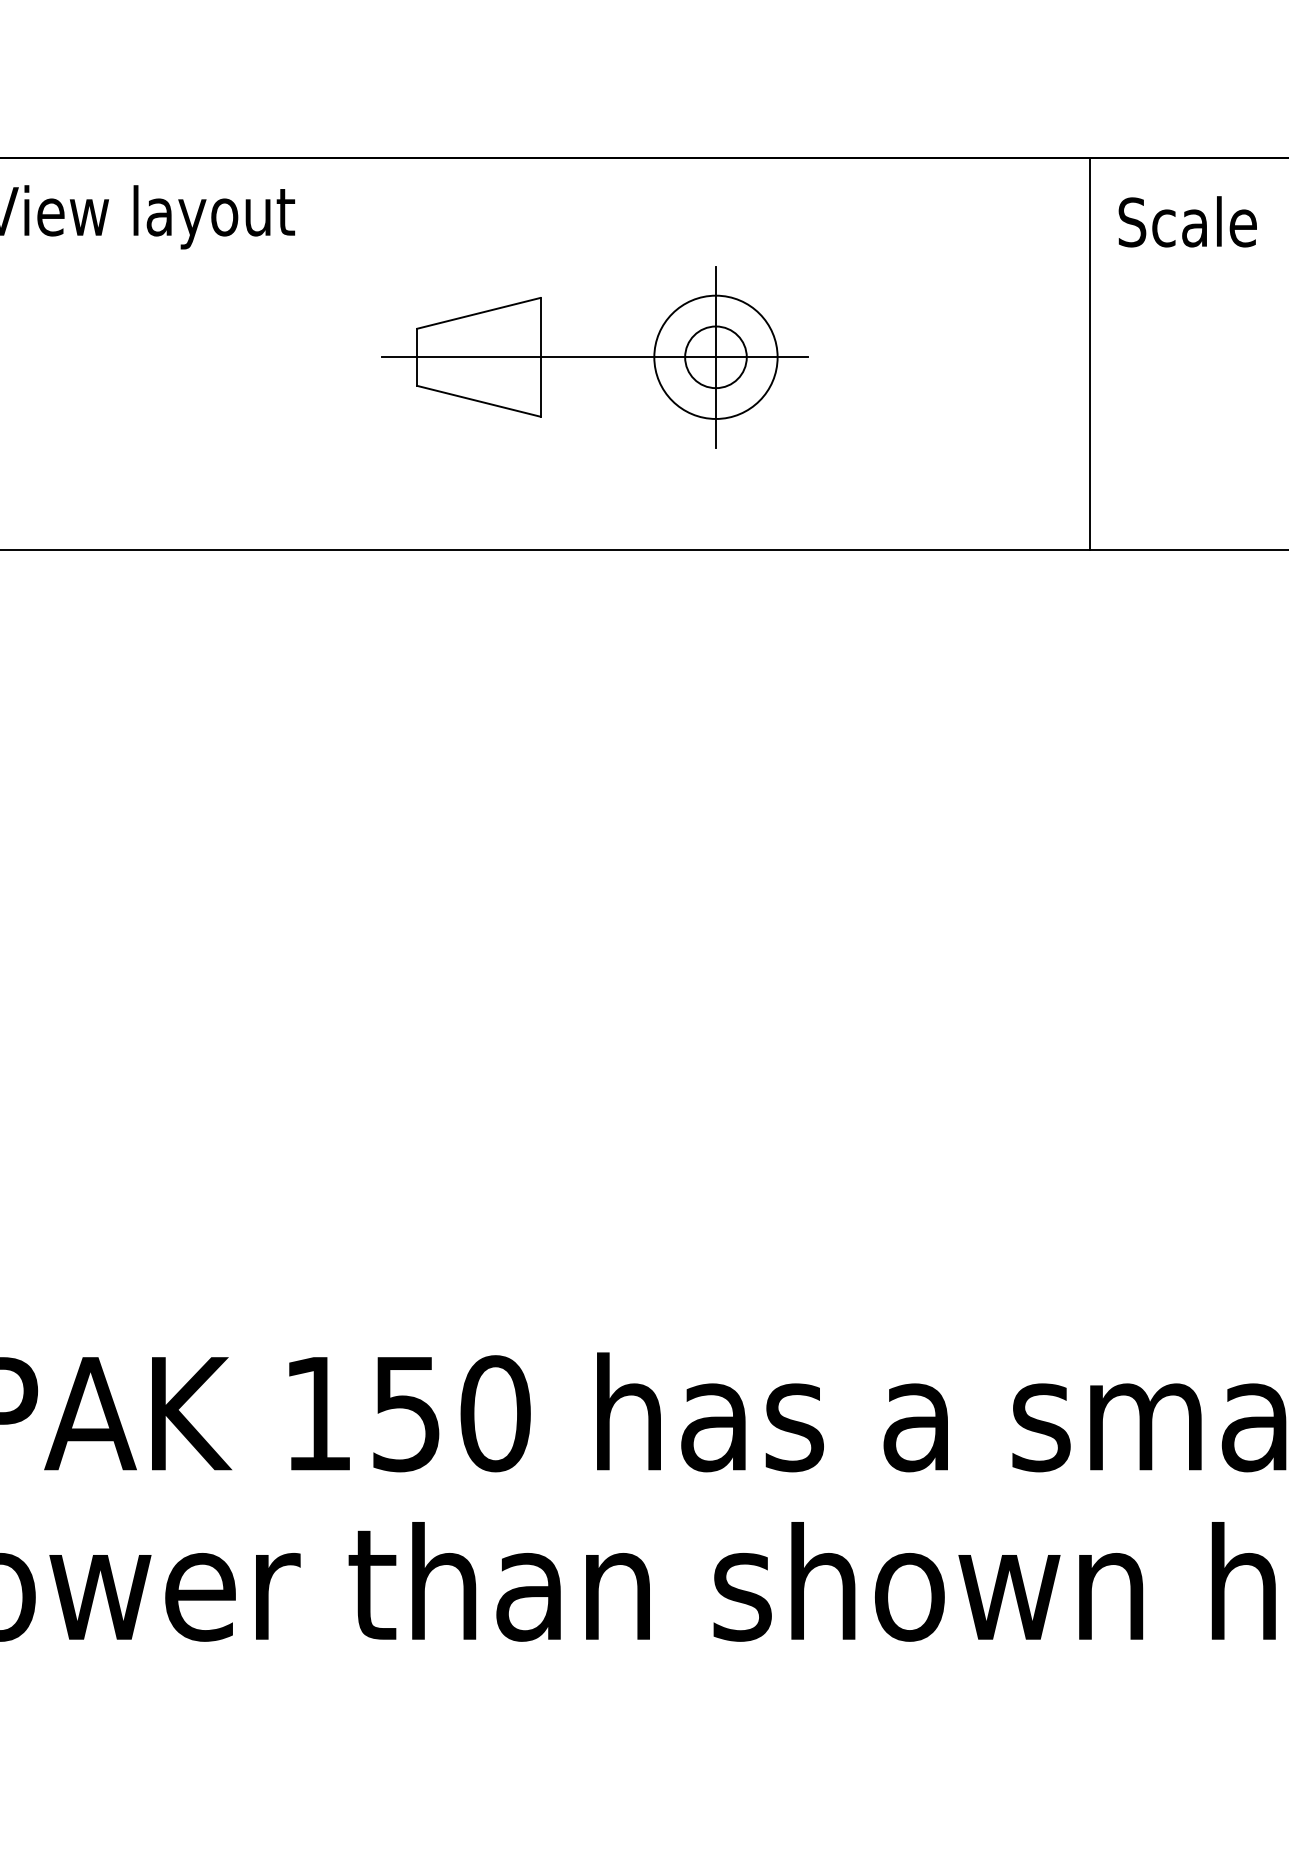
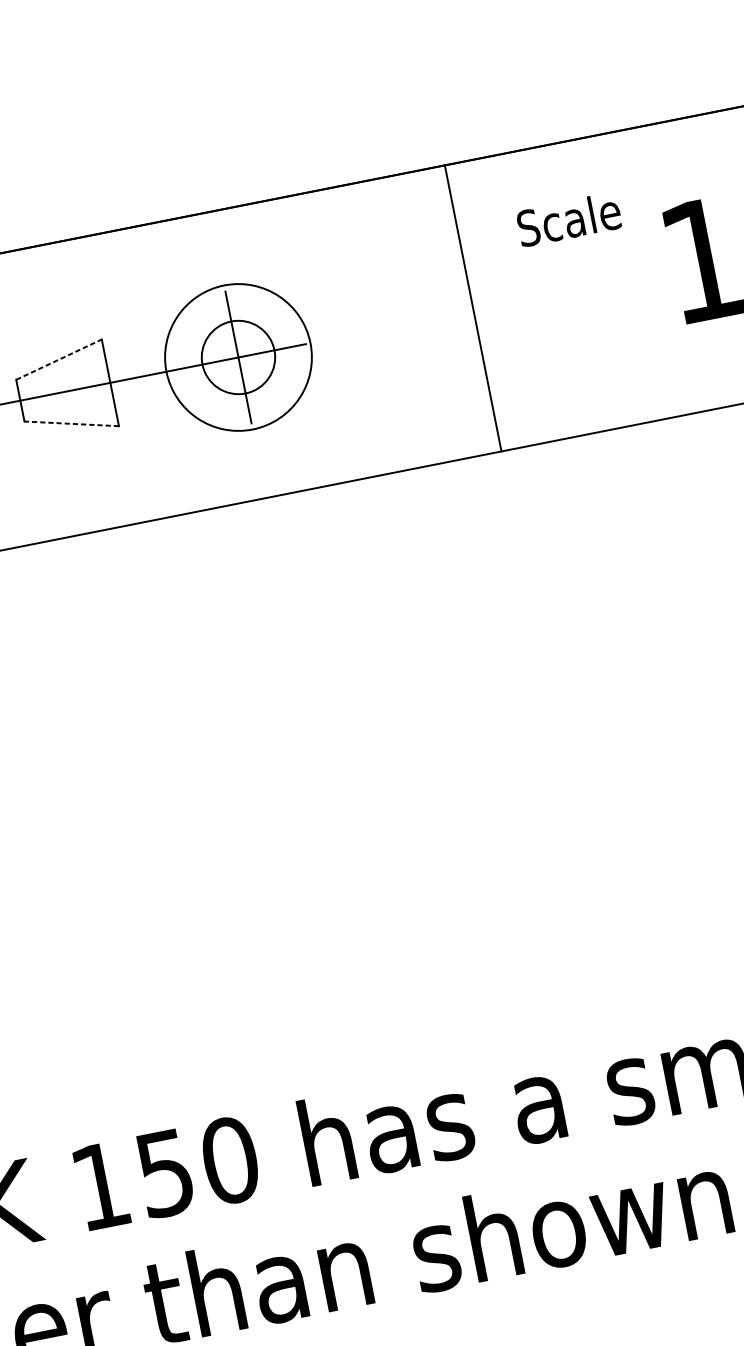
text: (1187, 221) -> (568, 219), moved
line: (478, 313) -> (58, 359), solid -> dashed
line: (1090, 353) -> (473, 308), moved
circle: (715, 356) -> (238, 356), size x1.6
circle: (715, 357) -> (238, 357), size x1.6
line: (478, 401) -> (71, 424), solid -> dashed

